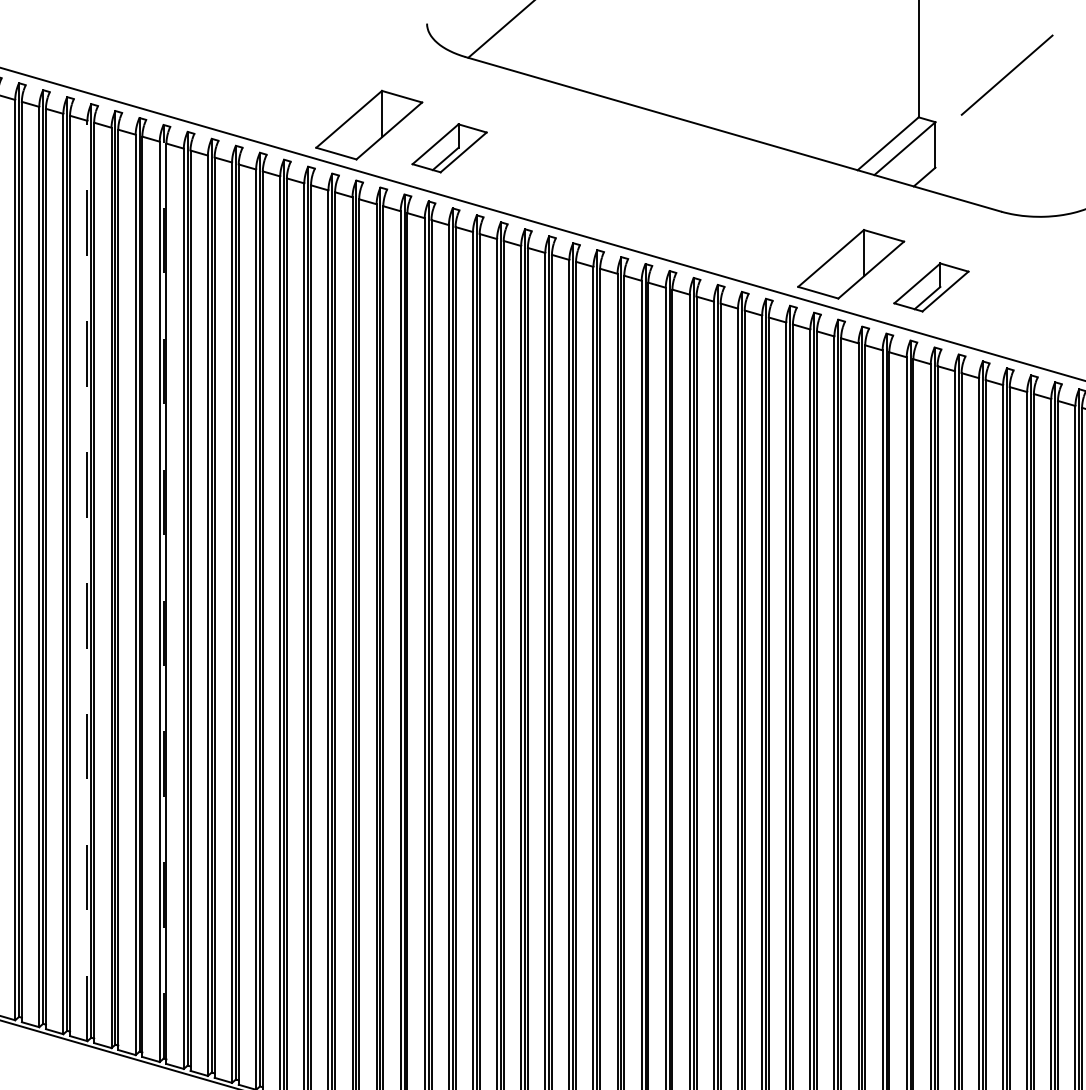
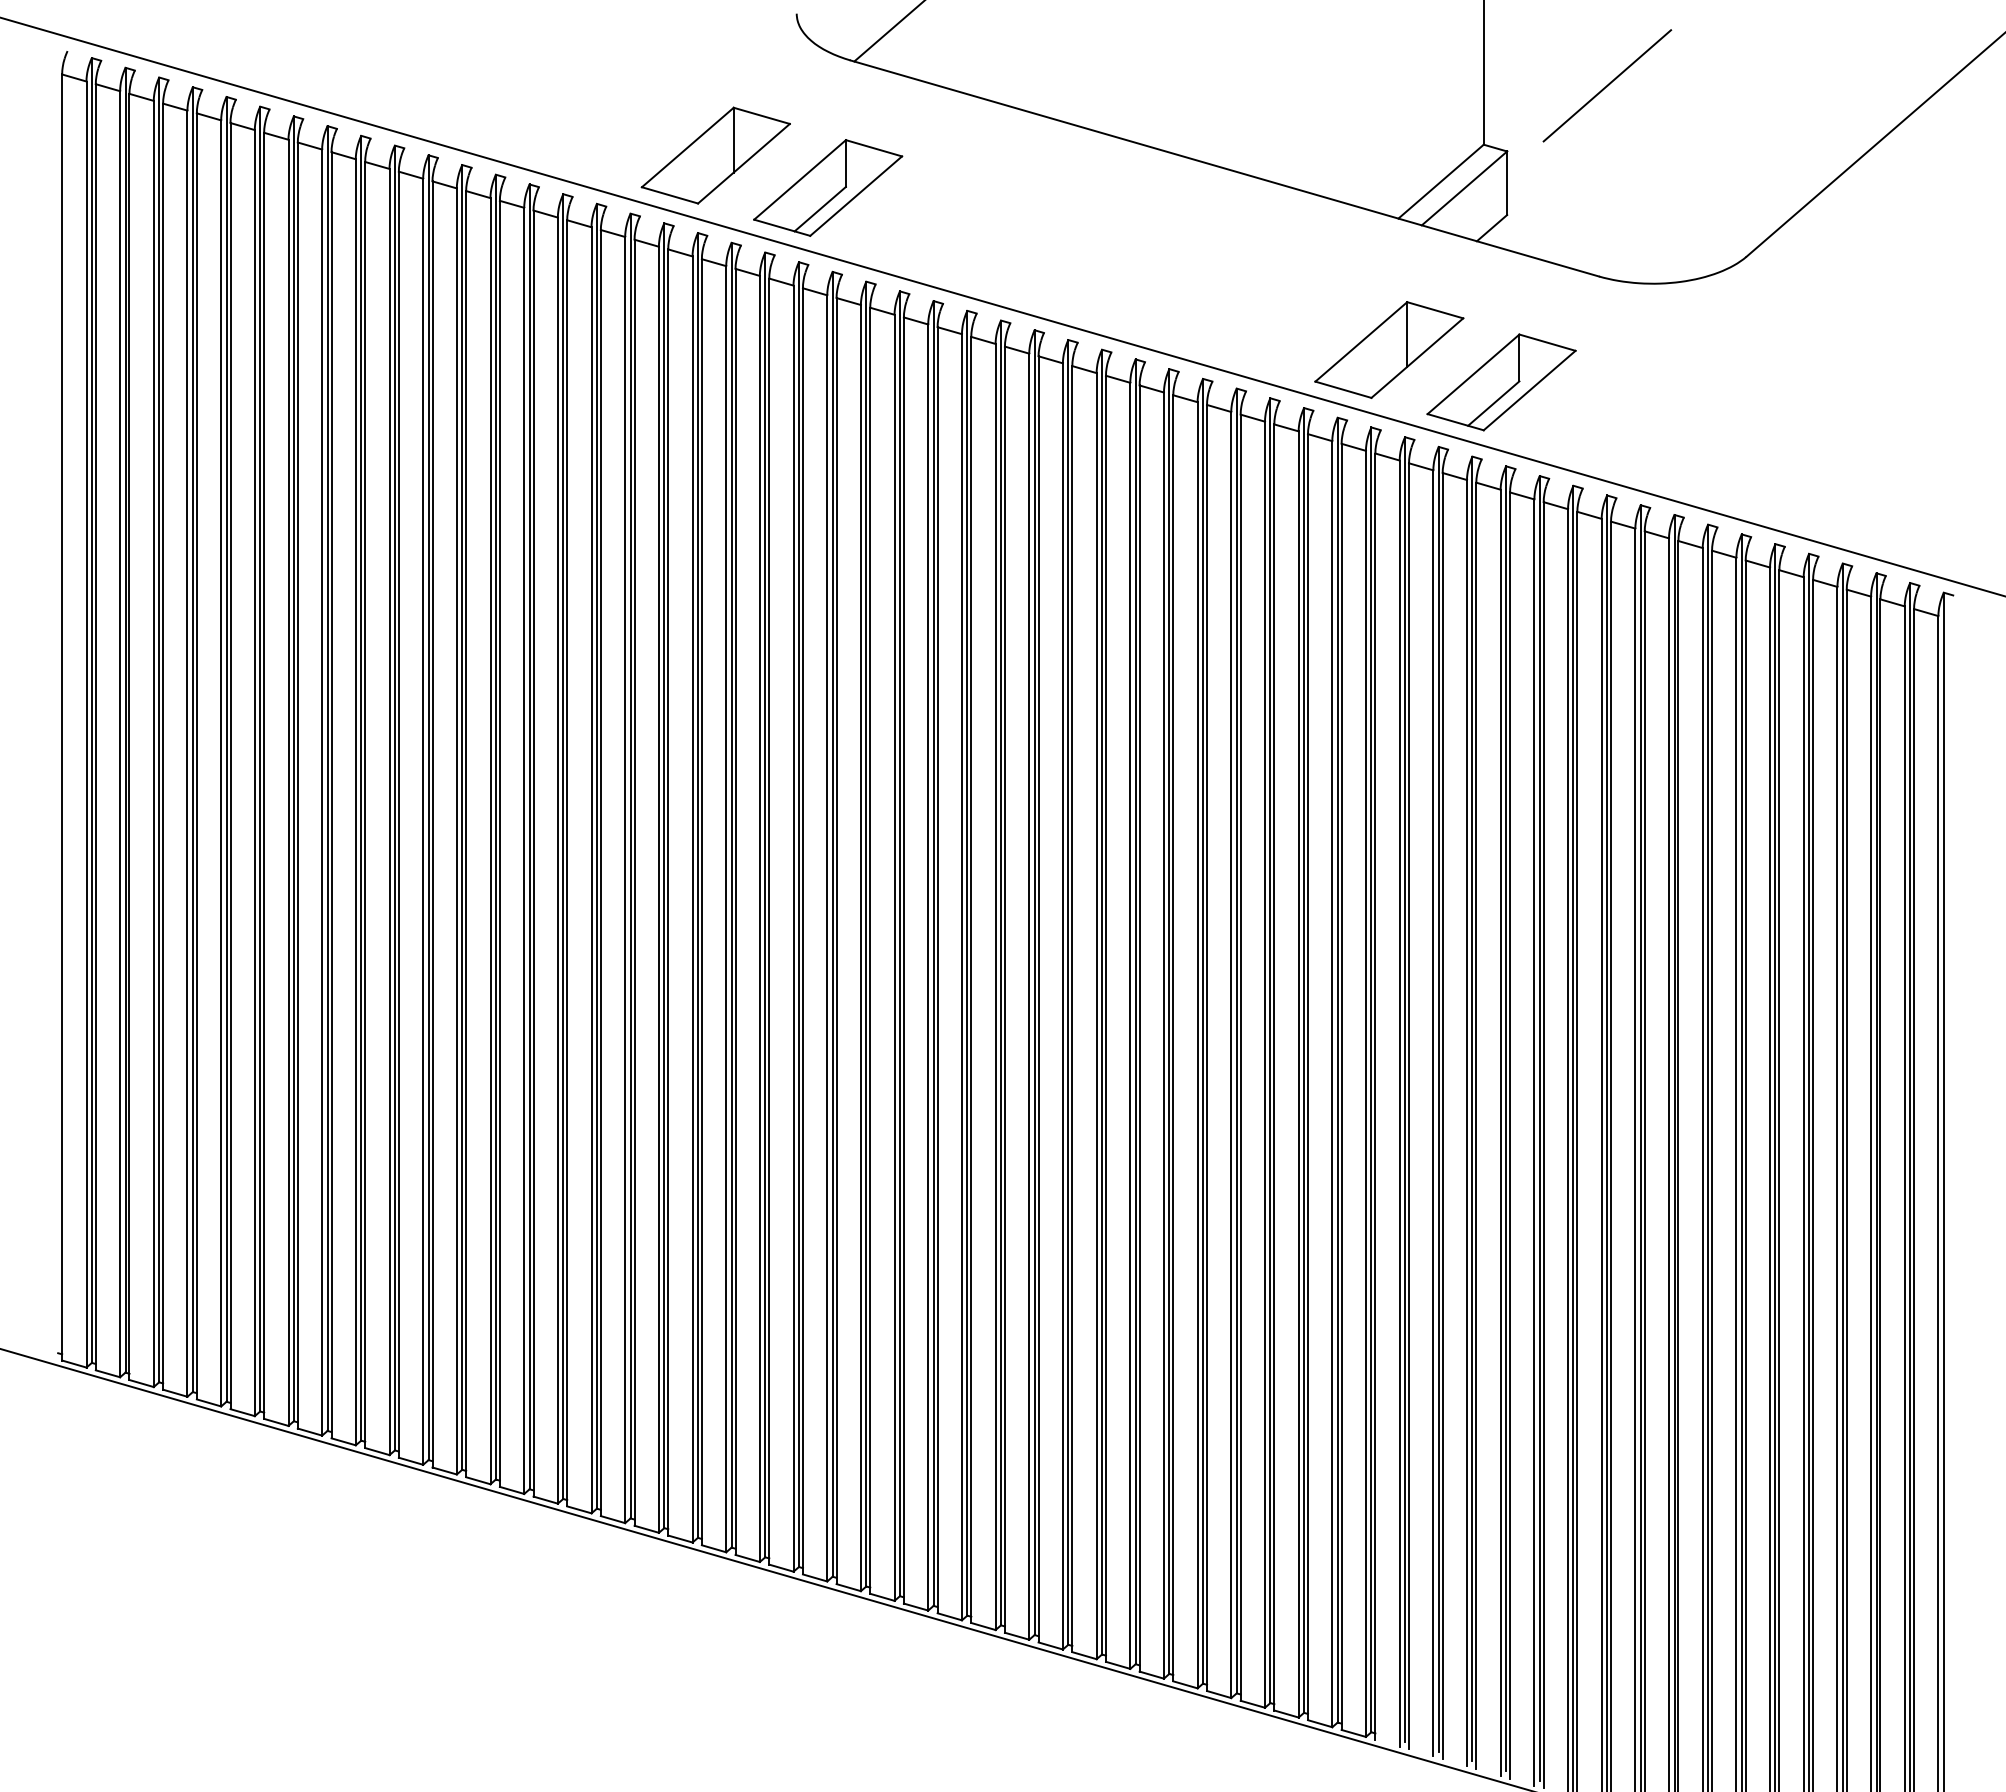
part: (449, 147) -> (828, 187), size x1.43
part: (931, 287) -> (1501, 382), size x1.43
line: (87, 580) -> (322, 792), dashed -> solid
line: (163, 591) -> (428, 807), dashed -> solid

